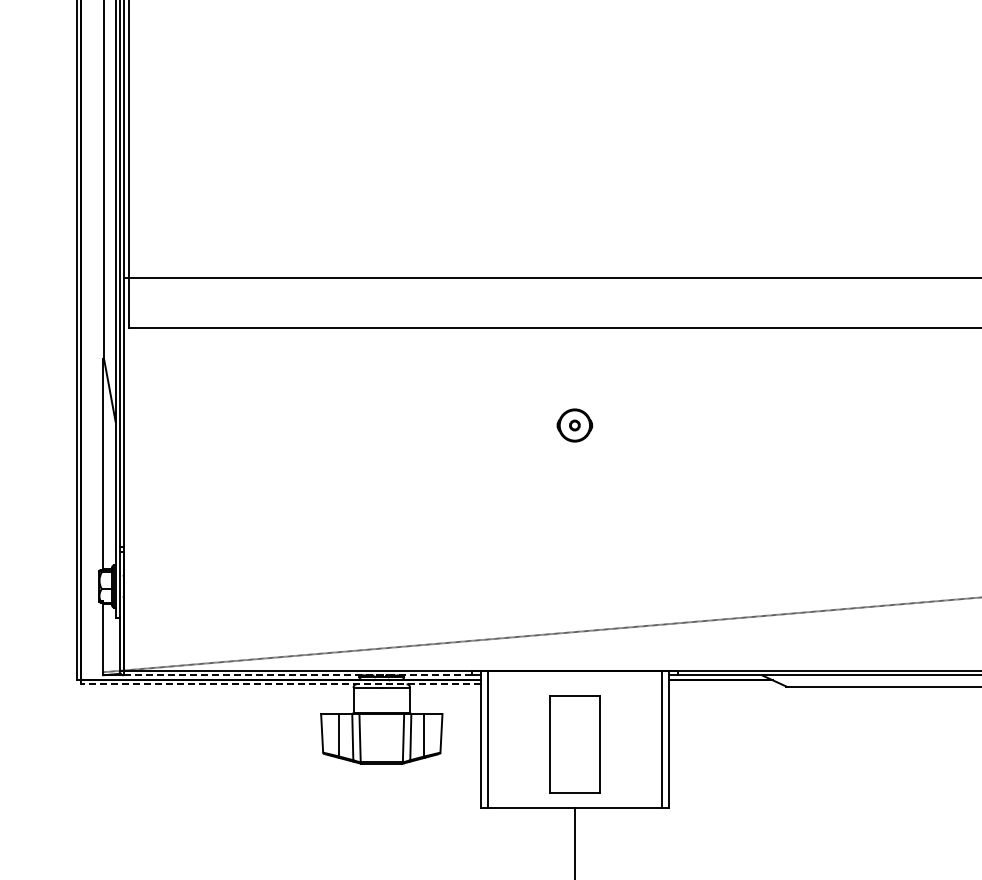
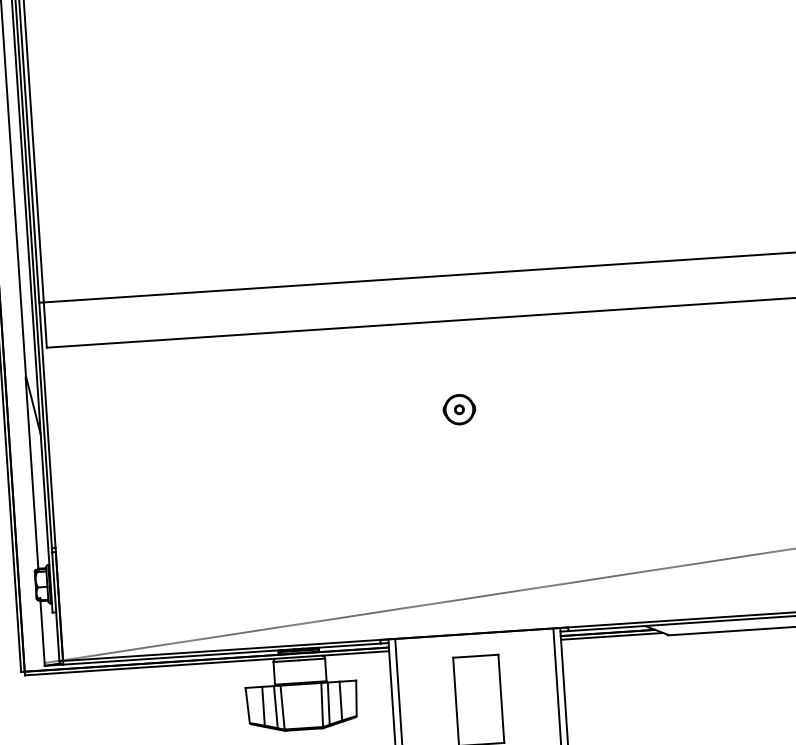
line: (297, 675) -> (221, 654), dashed -> solid
line: (280, 684) -> (206, 663), dashed -> solid
line: (725, 684) -> (612, 636), added

